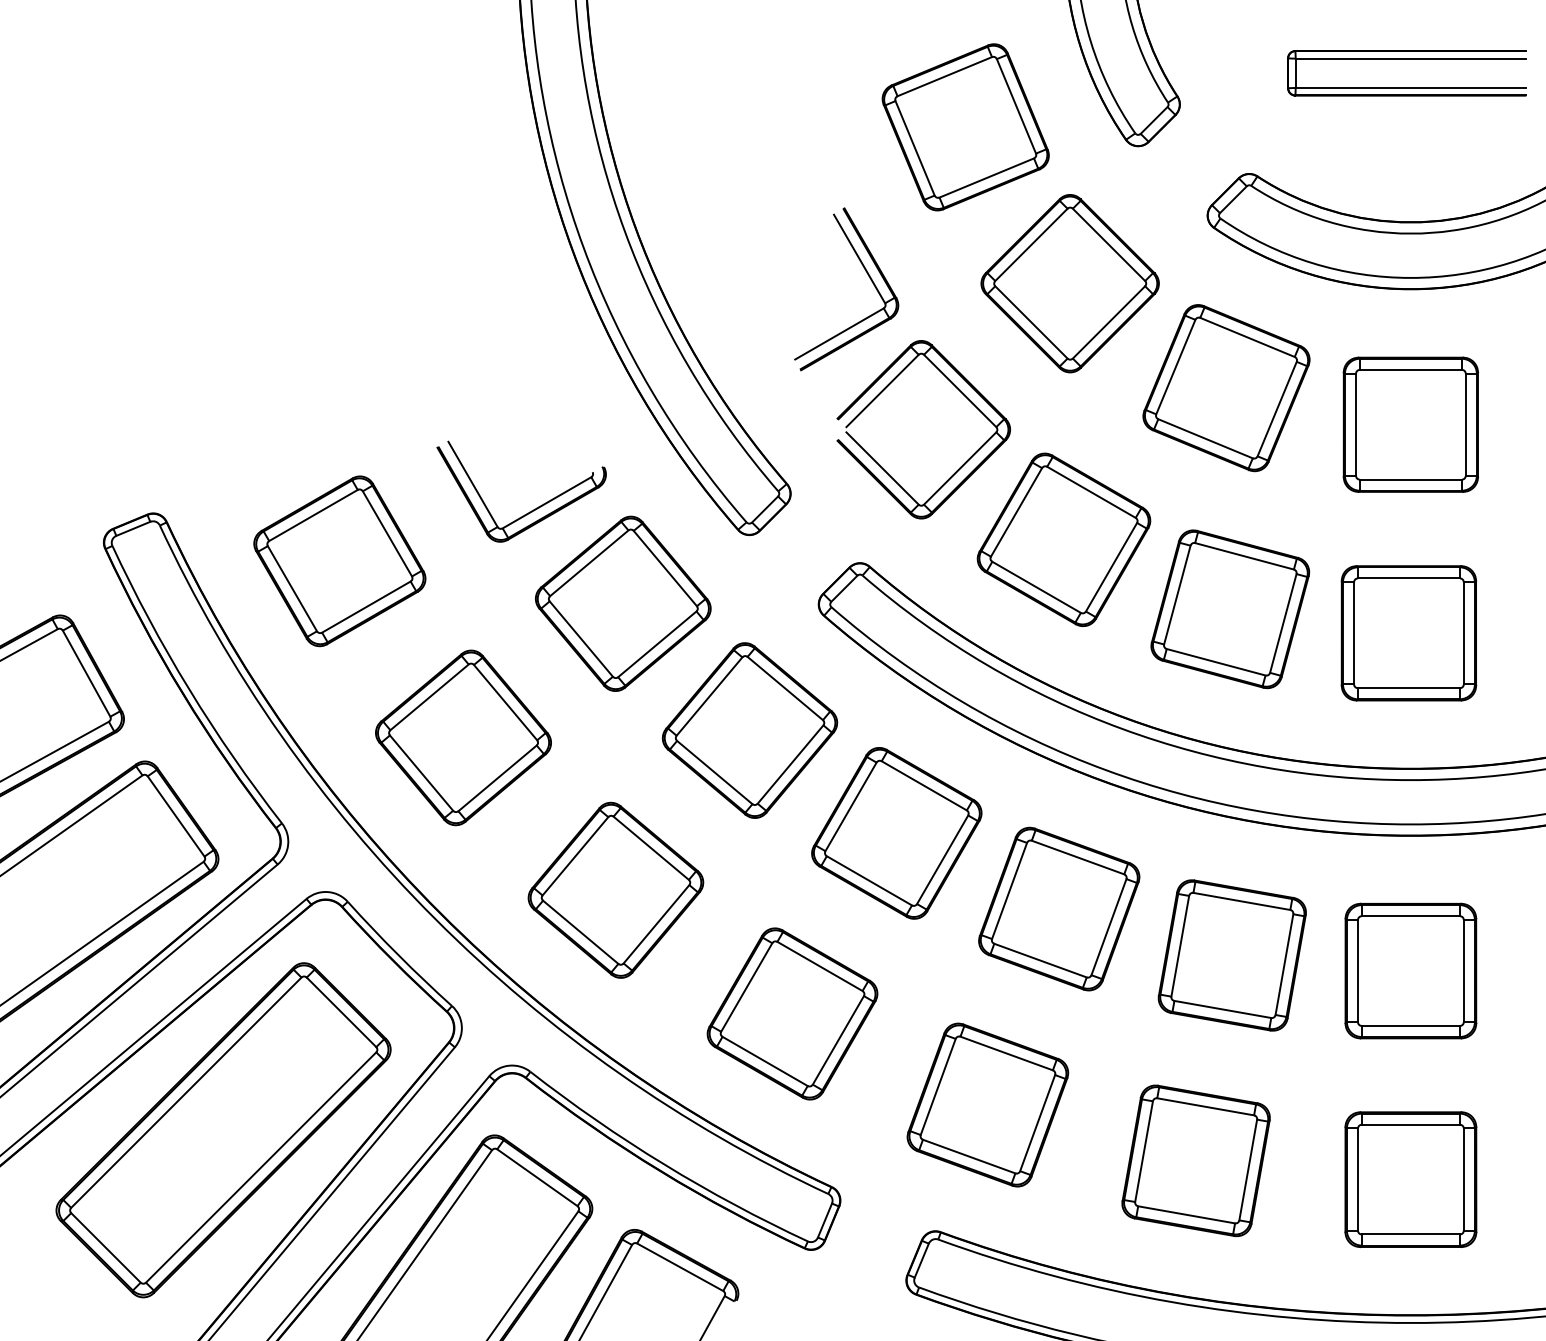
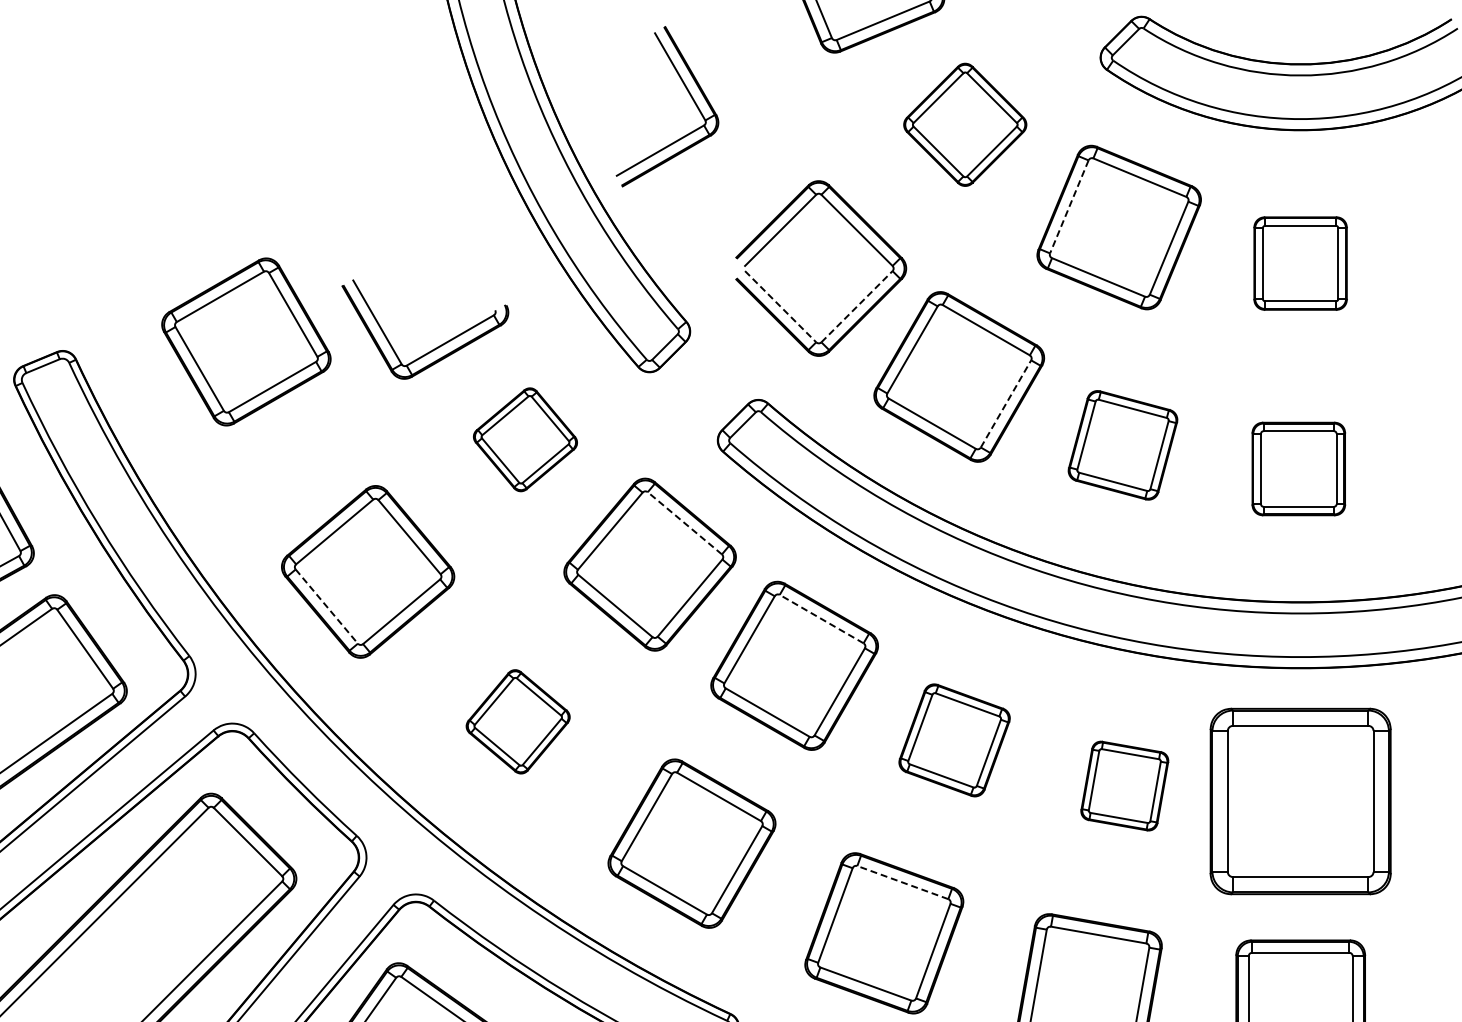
part: (869, 278) -> (689, 96), moved
part: (1069, 283) -> (964, 124), size x0.7
line: (1175, 367) -> (1068, 207), solid -> dashed
part: (1410, 424) -> (1300, 263), size x0.7
line: (882, 468) -> (780, 306), solid -> dashed
line: (960, 468) -> (857, 306), solid -> dashed
part: (339, 561) -> (246, 342), moved
line: (1111, 566) -> (1005, 403), solid -> dashed
part: (623, 603) -> (525, 439), size x0.6
part: (1230, 609) -> (1123, 445), size x0.7
part: (1408, 633) -> (1298, 469), size x0.7
line: (784, 688) -> (684, 523), solid -> dashed
line: (421, 773) -> (326, 606), solid -> dashed
line: (923, 785) -> (820, 618), solid -> dashed
part: (615, 889) -> (517, 721), size x0.6
part: (1059, 908) -> (954, 739), size x0.7
part: (1231, 955) -> (1124, 786), size x0.6
part: (1410, 970) -> (1300, 800), size x1.4
line: (1006, 1053) -> (902, 882), solid -> dashed

